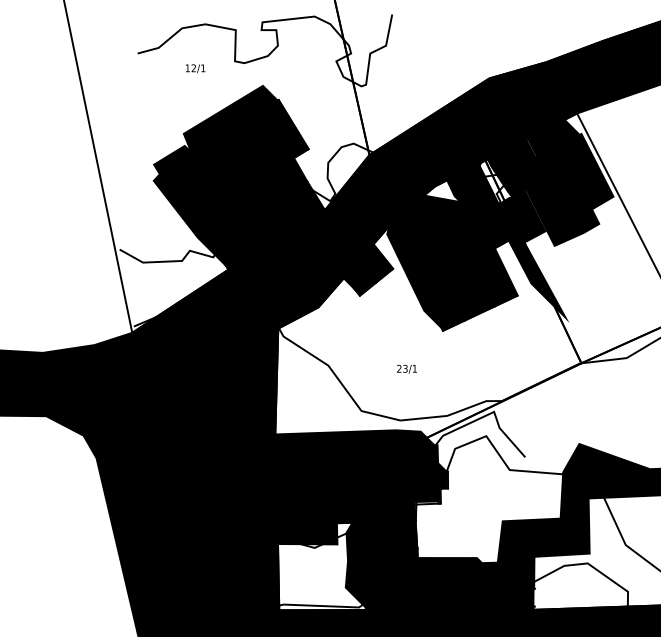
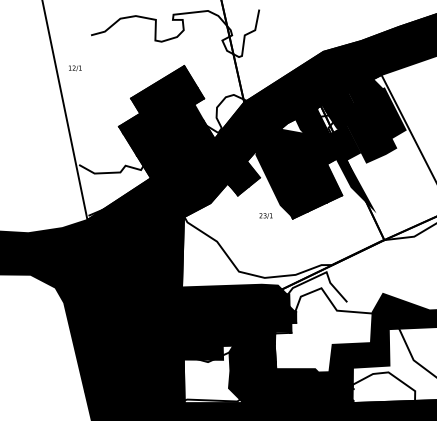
text: (195, 68) -> (75, 68), moved
fill: (215, 176) -> (142, 116), removed
text: (406, 368) -> (265, 215), moved

